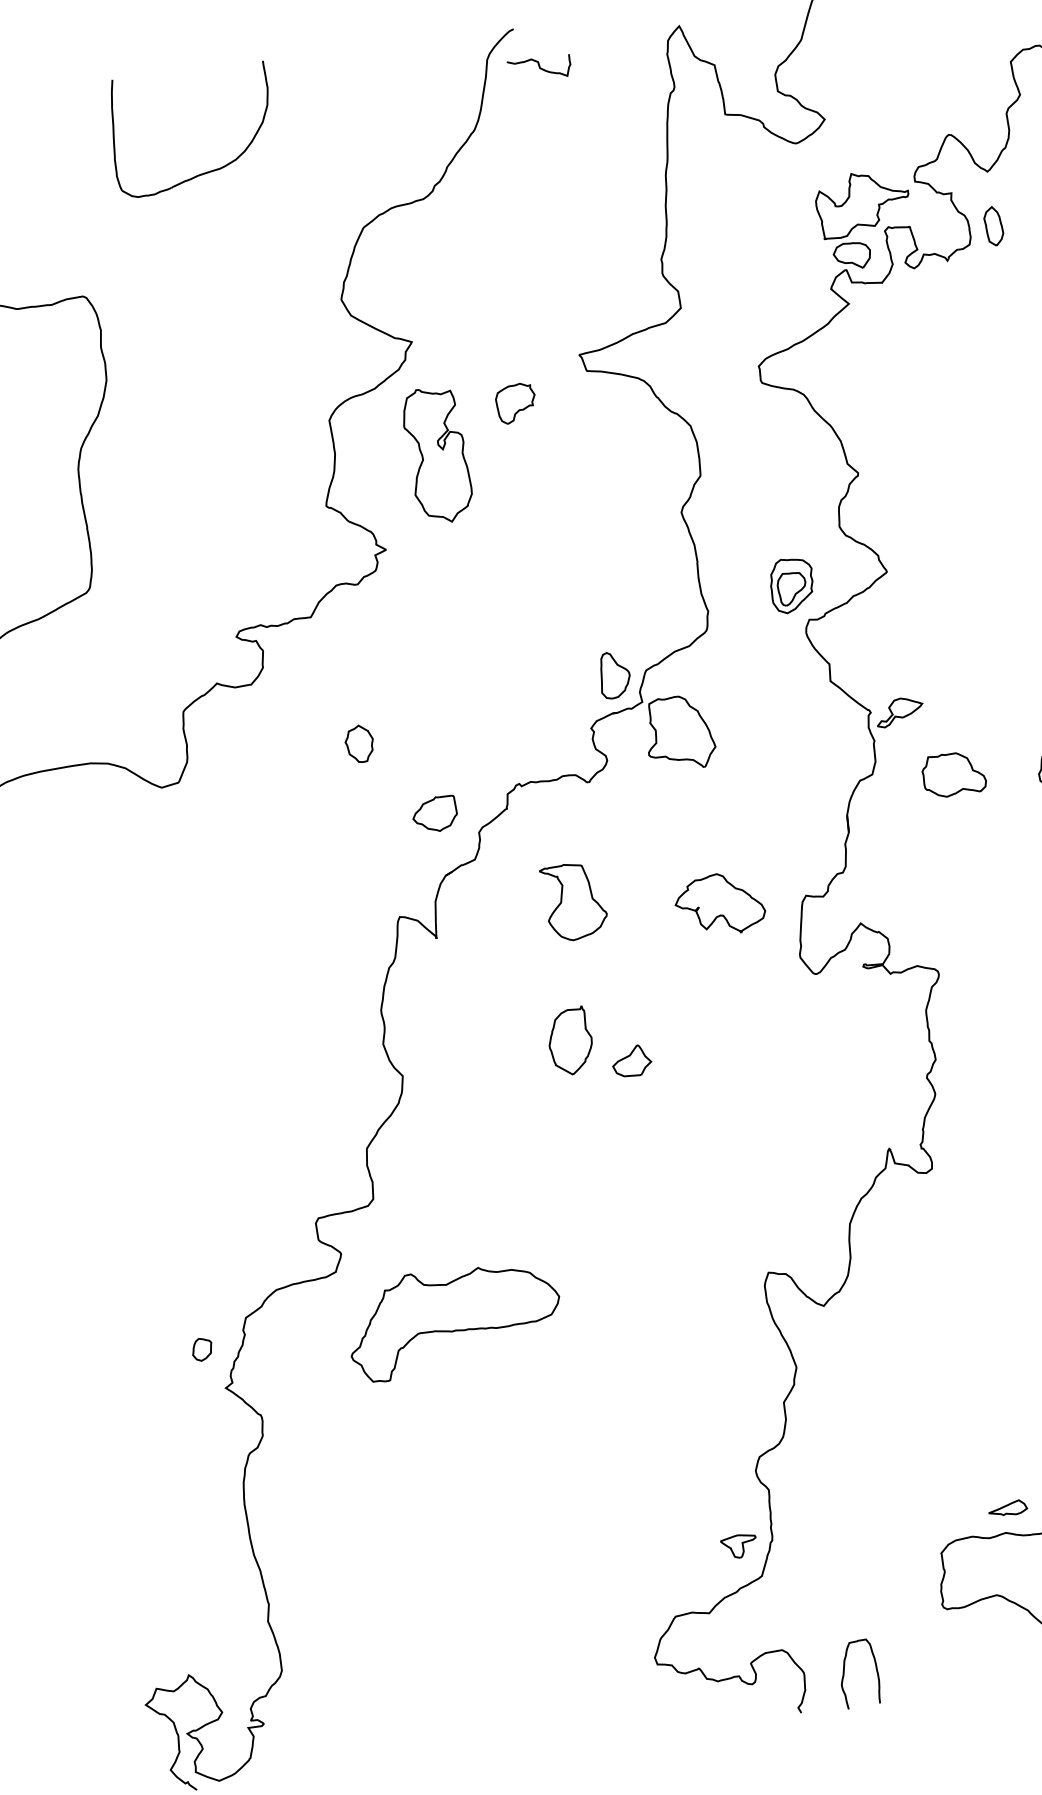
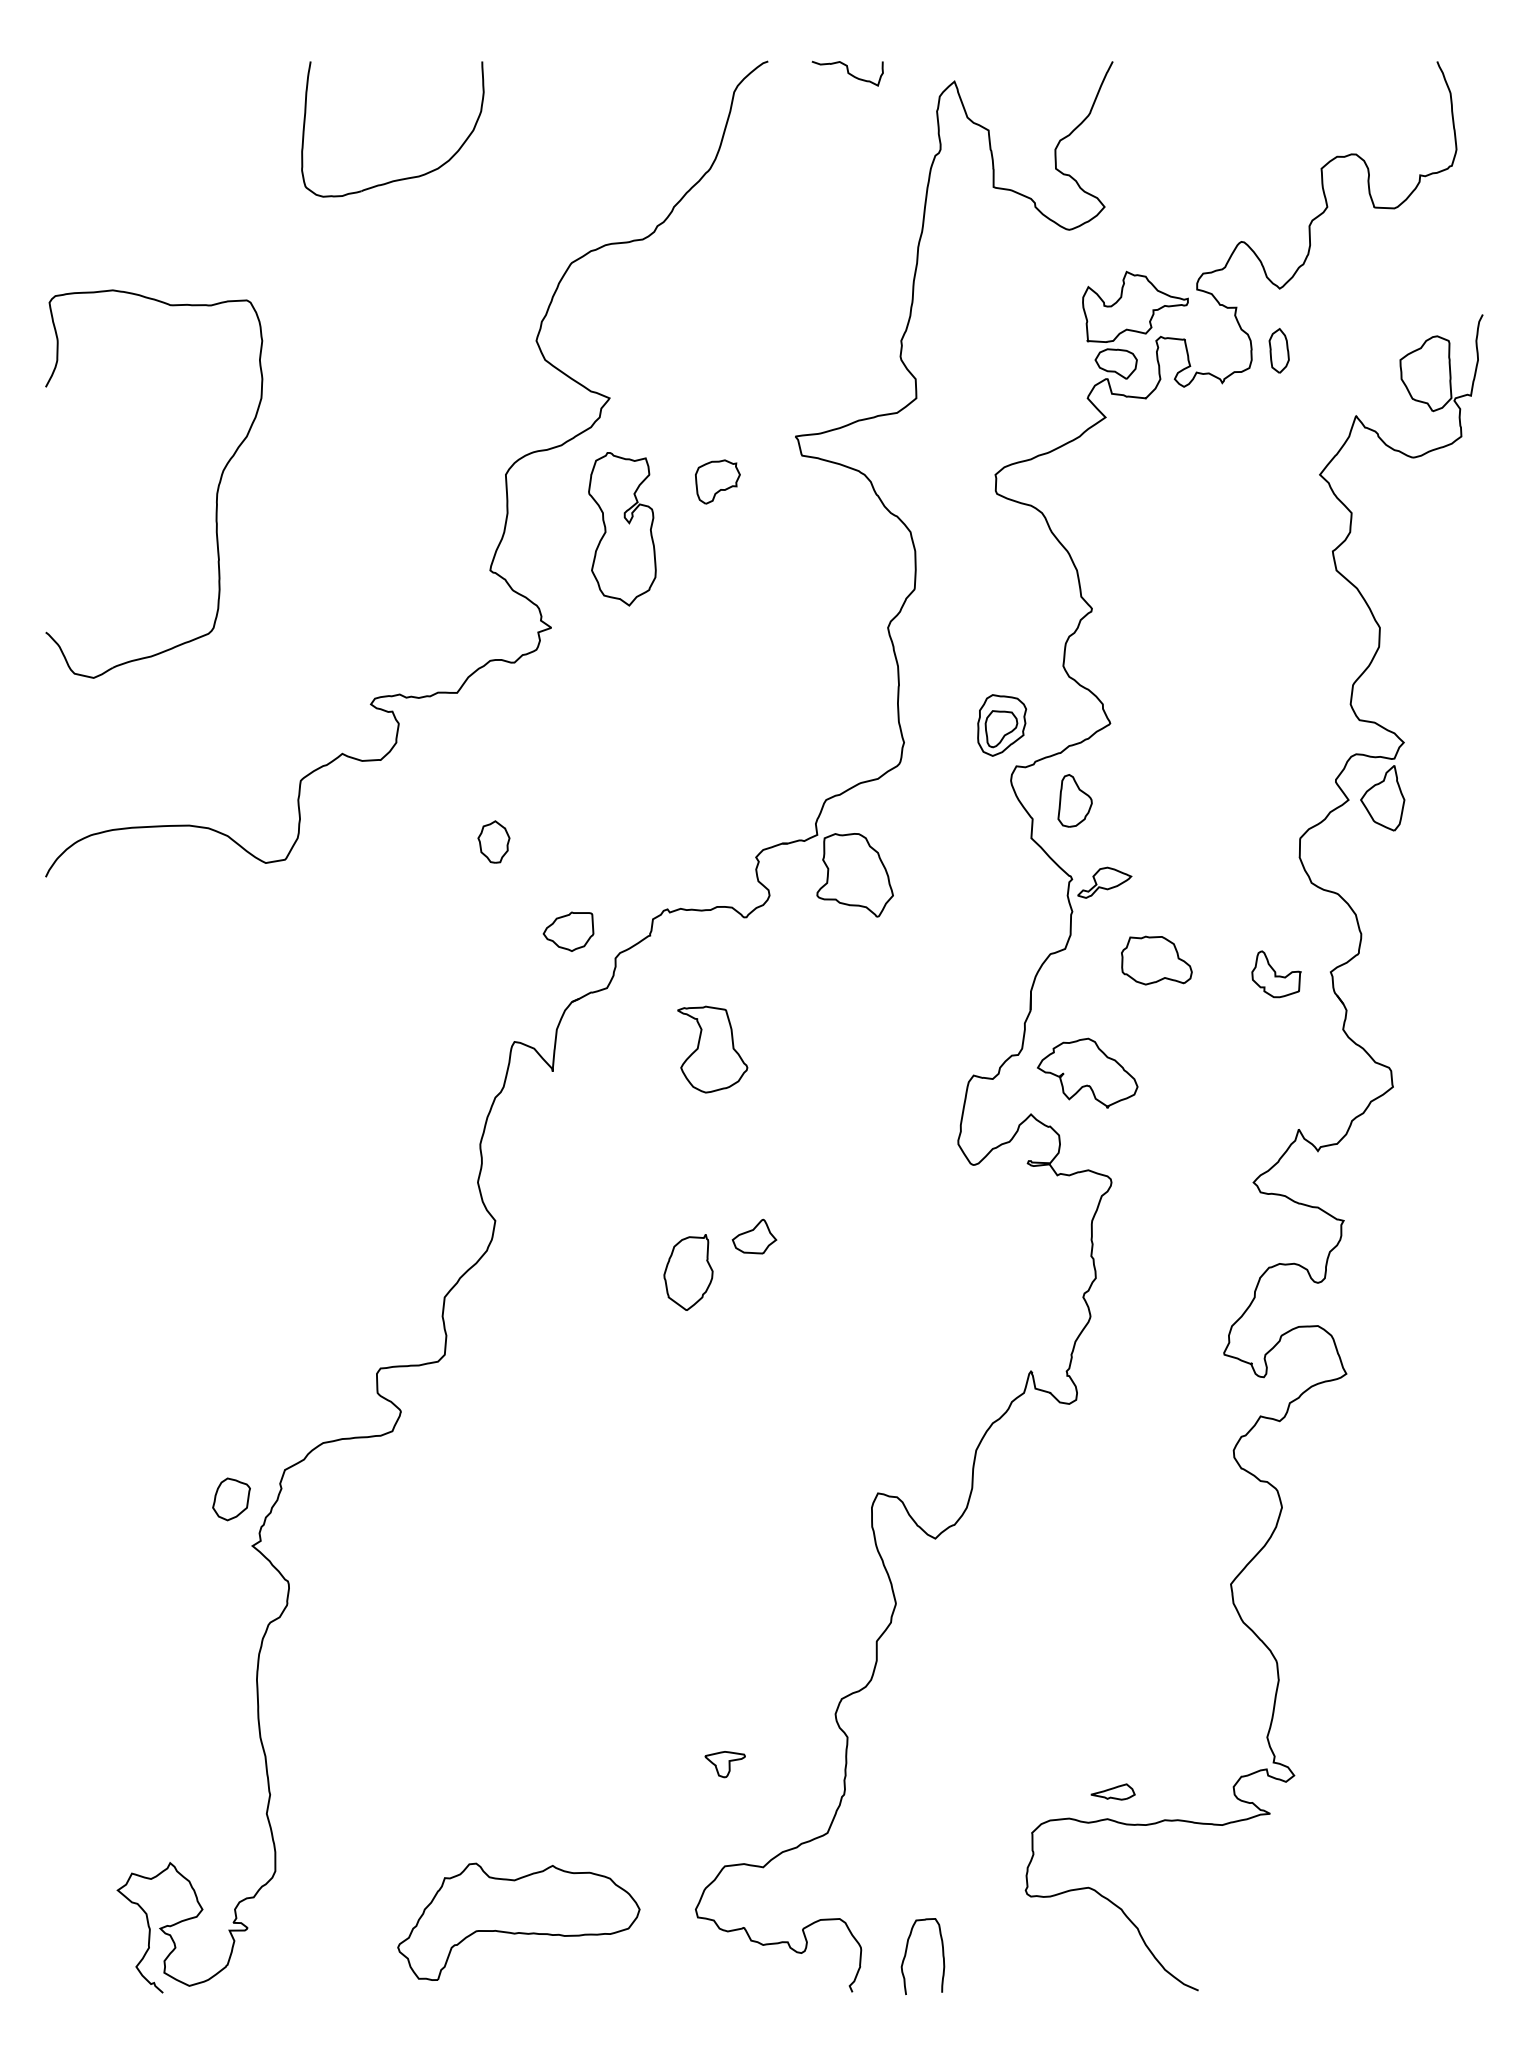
curve: (539, 68) -> (847, 73), moved
part: (614, 674) -> (1074, 800), moved
part: (719, 903) -> (1087, 1072), moved
part: (570, 1041) -> (688, 1272), moved
part: (454, 1320) -> (518, 1921), moved
part: (202, 1349) -> (231, 1499), size x1.67
part: (738, 1546) -> (724, 1764), moved

